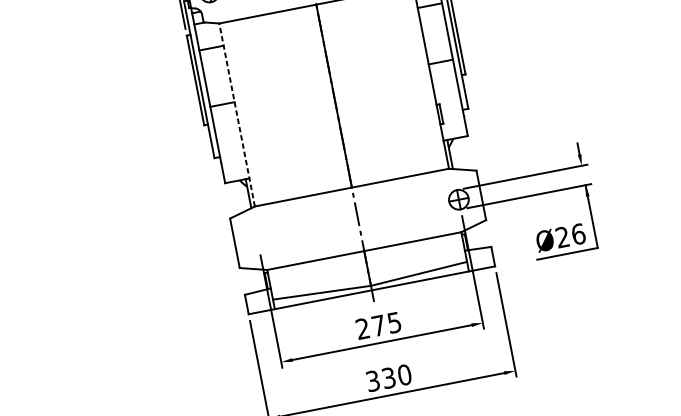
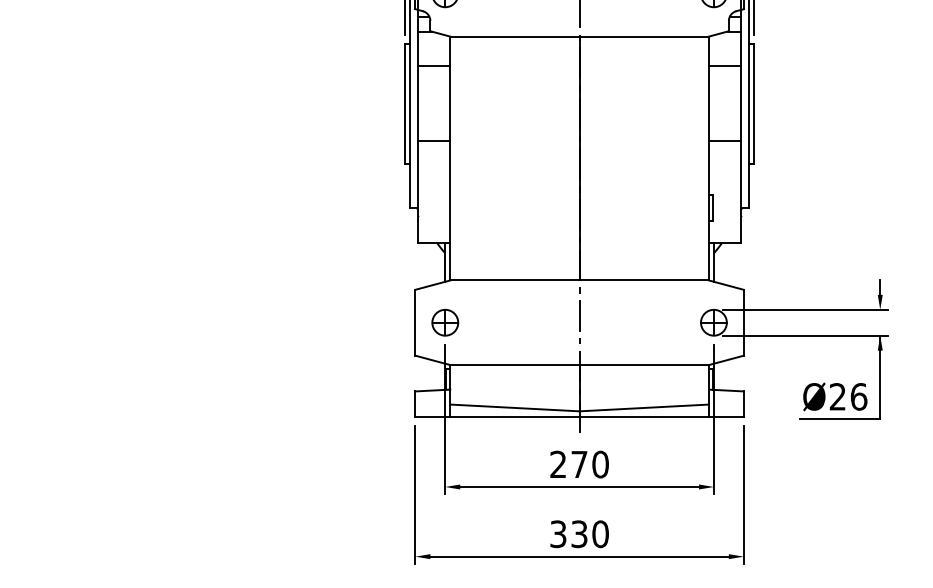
line: (237, 114) -> (450, 158), dashed -> solid
part: (257, 238) -> (445, 322), added
text: (394, 322) -> (600, 464), 275 -> 270

